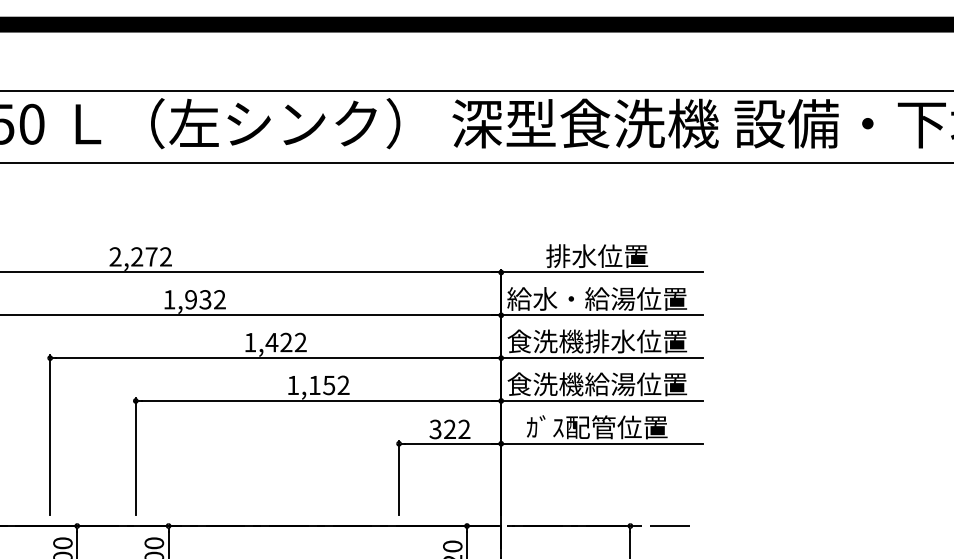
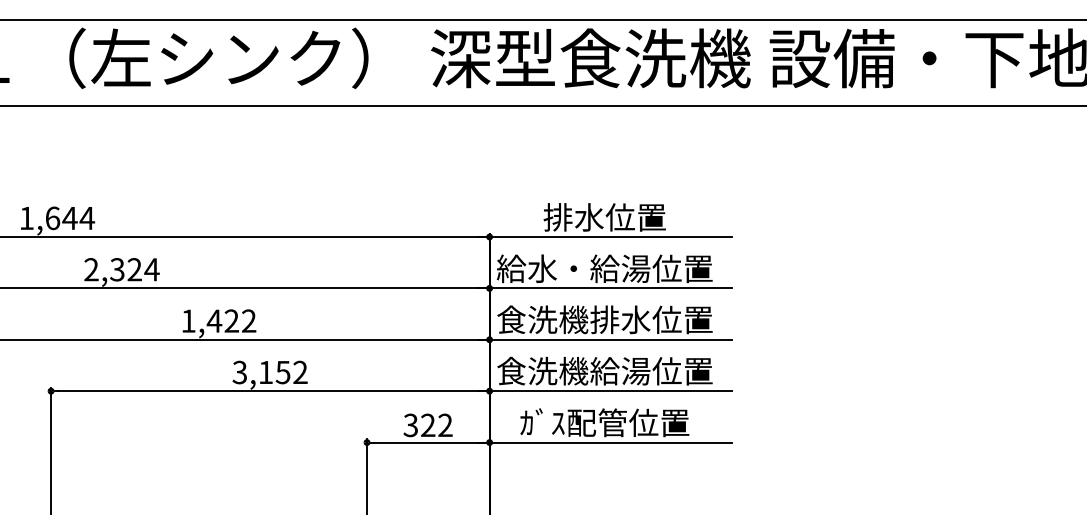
text: (140, 256) -> (56, 217), 2,272 -> 1,644
text: (194, 299) -> (121, 269), 1,932 -> 2,324
text: (292, 385) -> (239, 372), 1,152 -> 3,152

